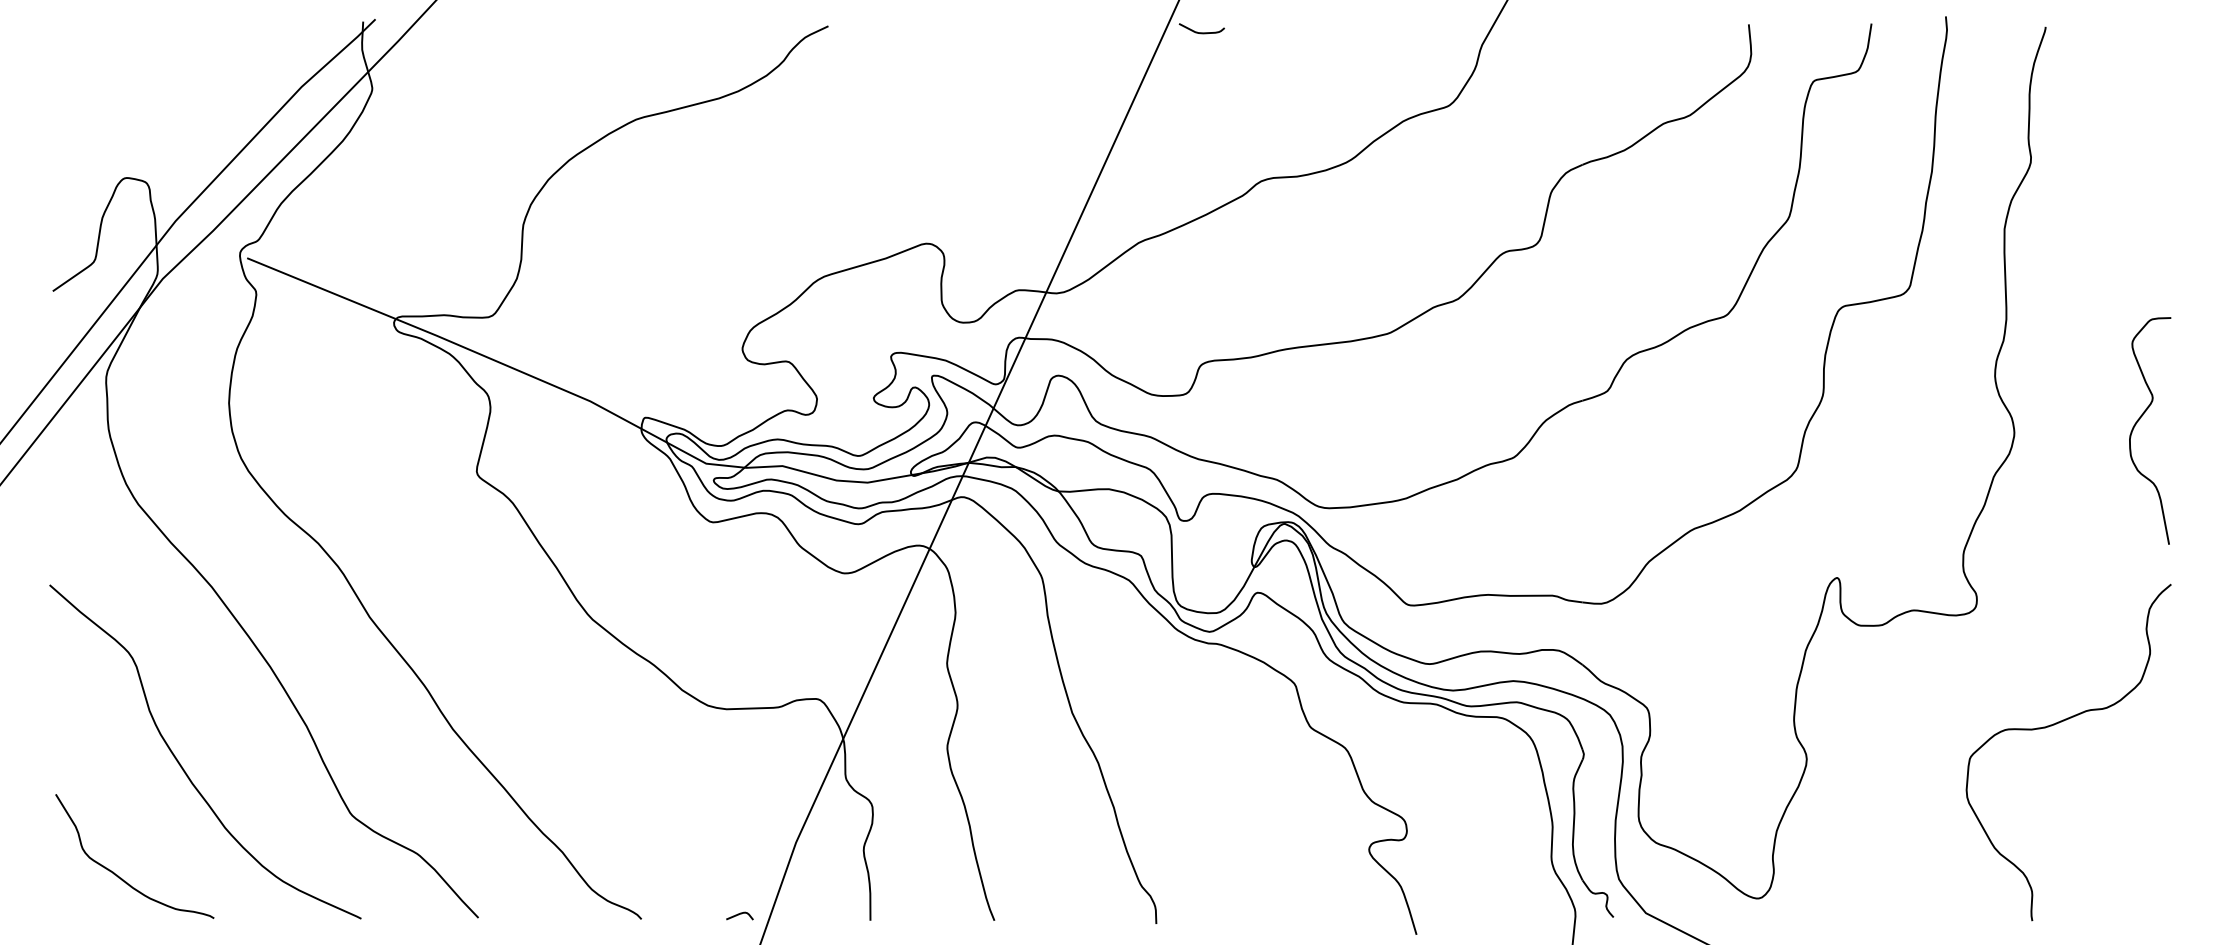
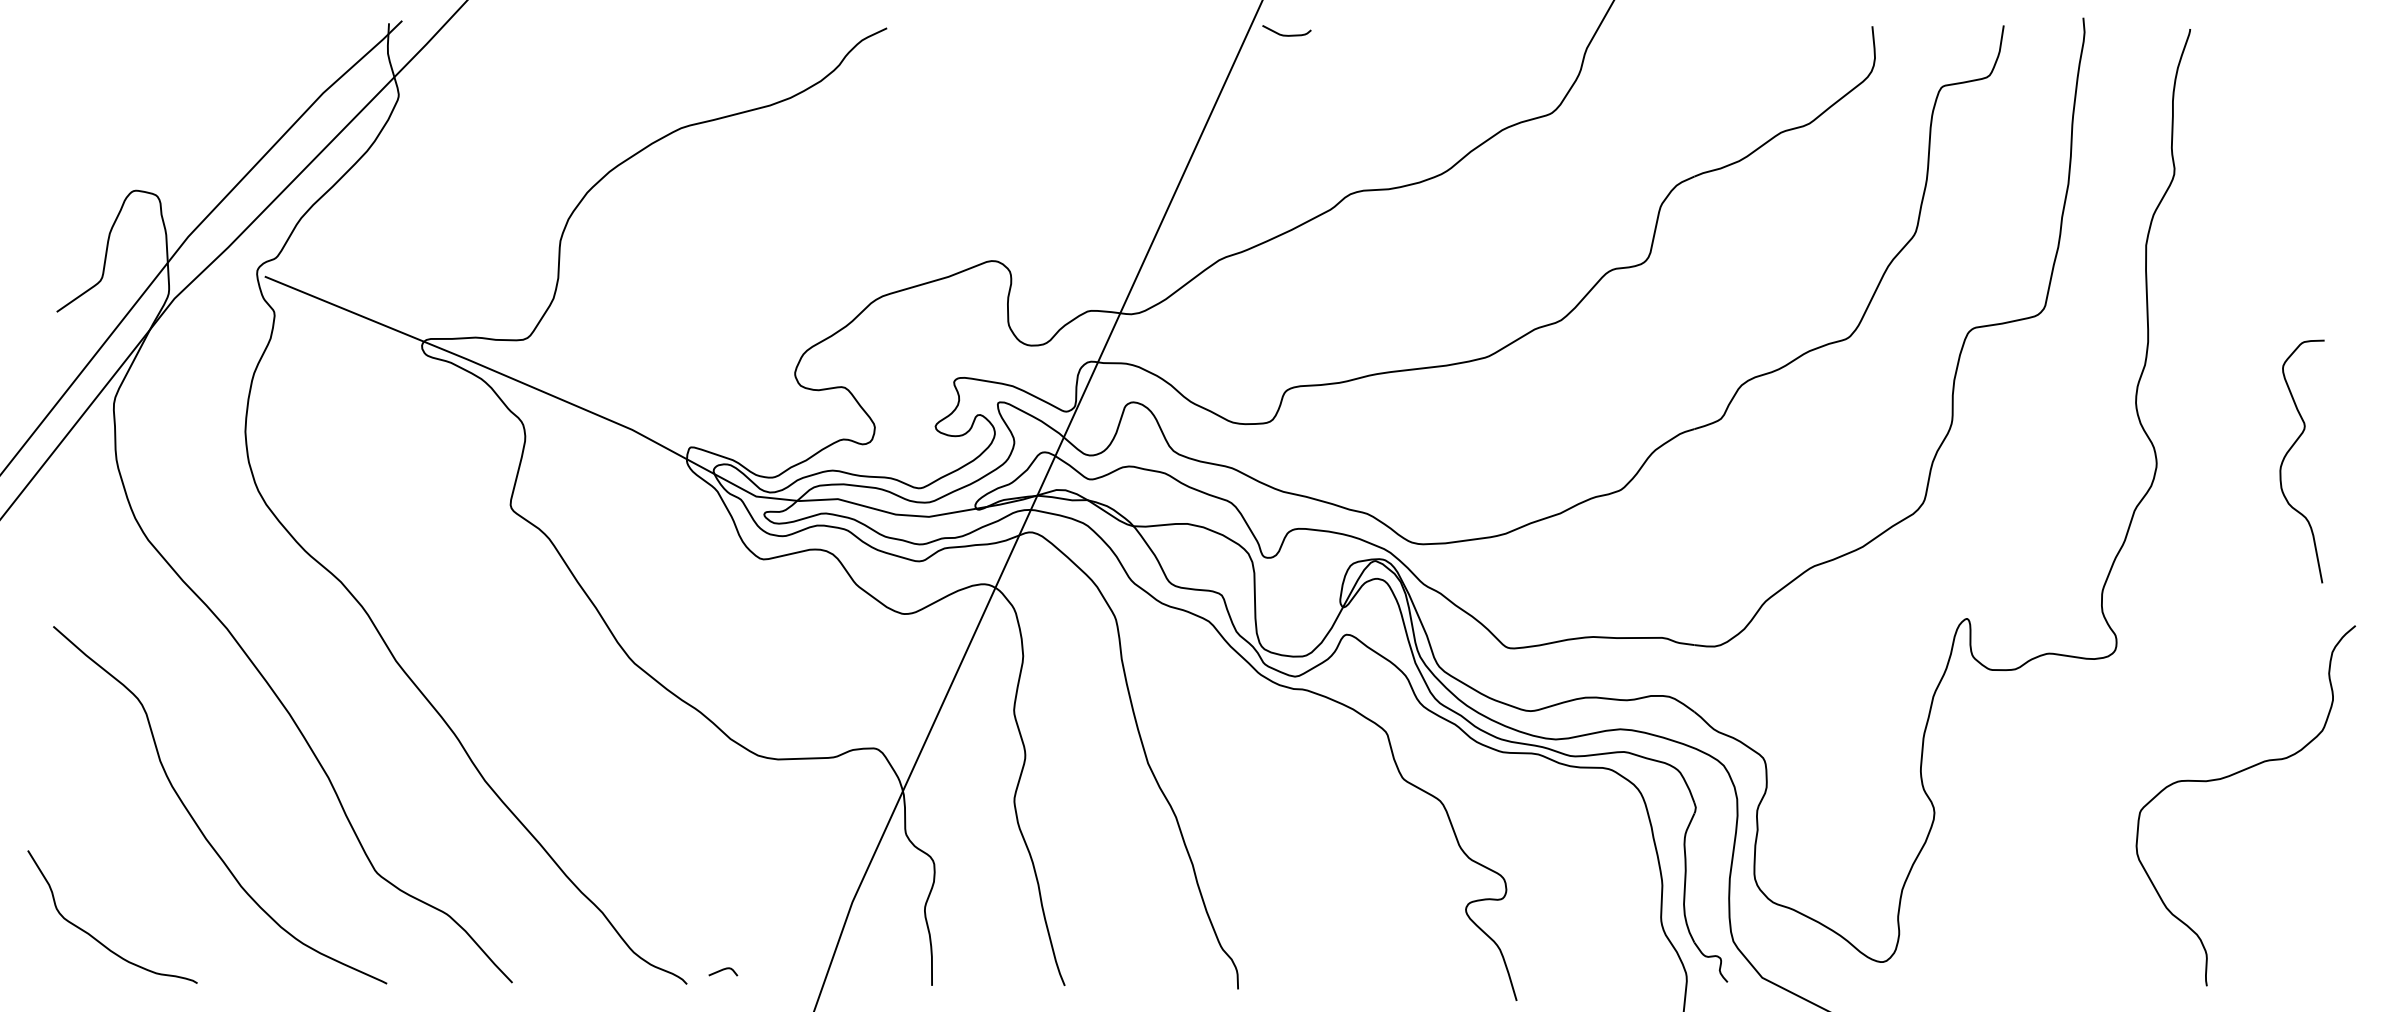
curve: (2055, 725) -> (2231, 776), moved
curve: (119, 876) -> (96, 938), moved
curve: (740, 914) -> (723, 970), moved

